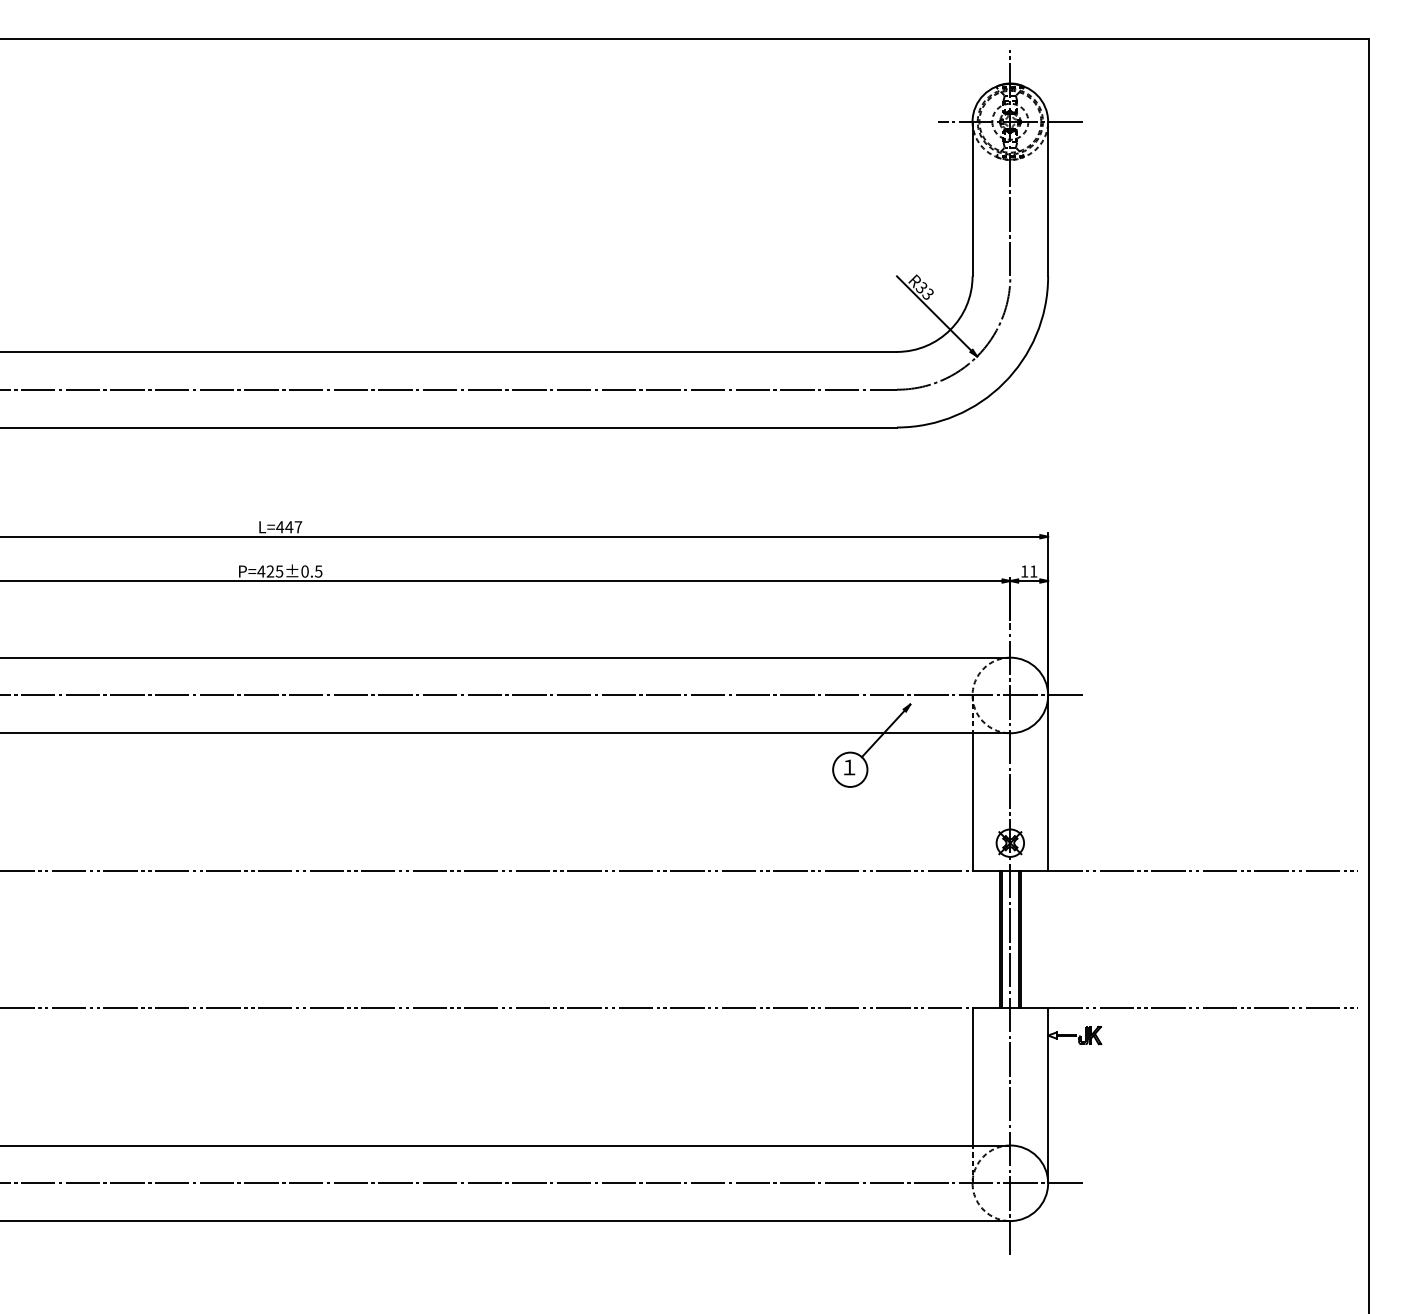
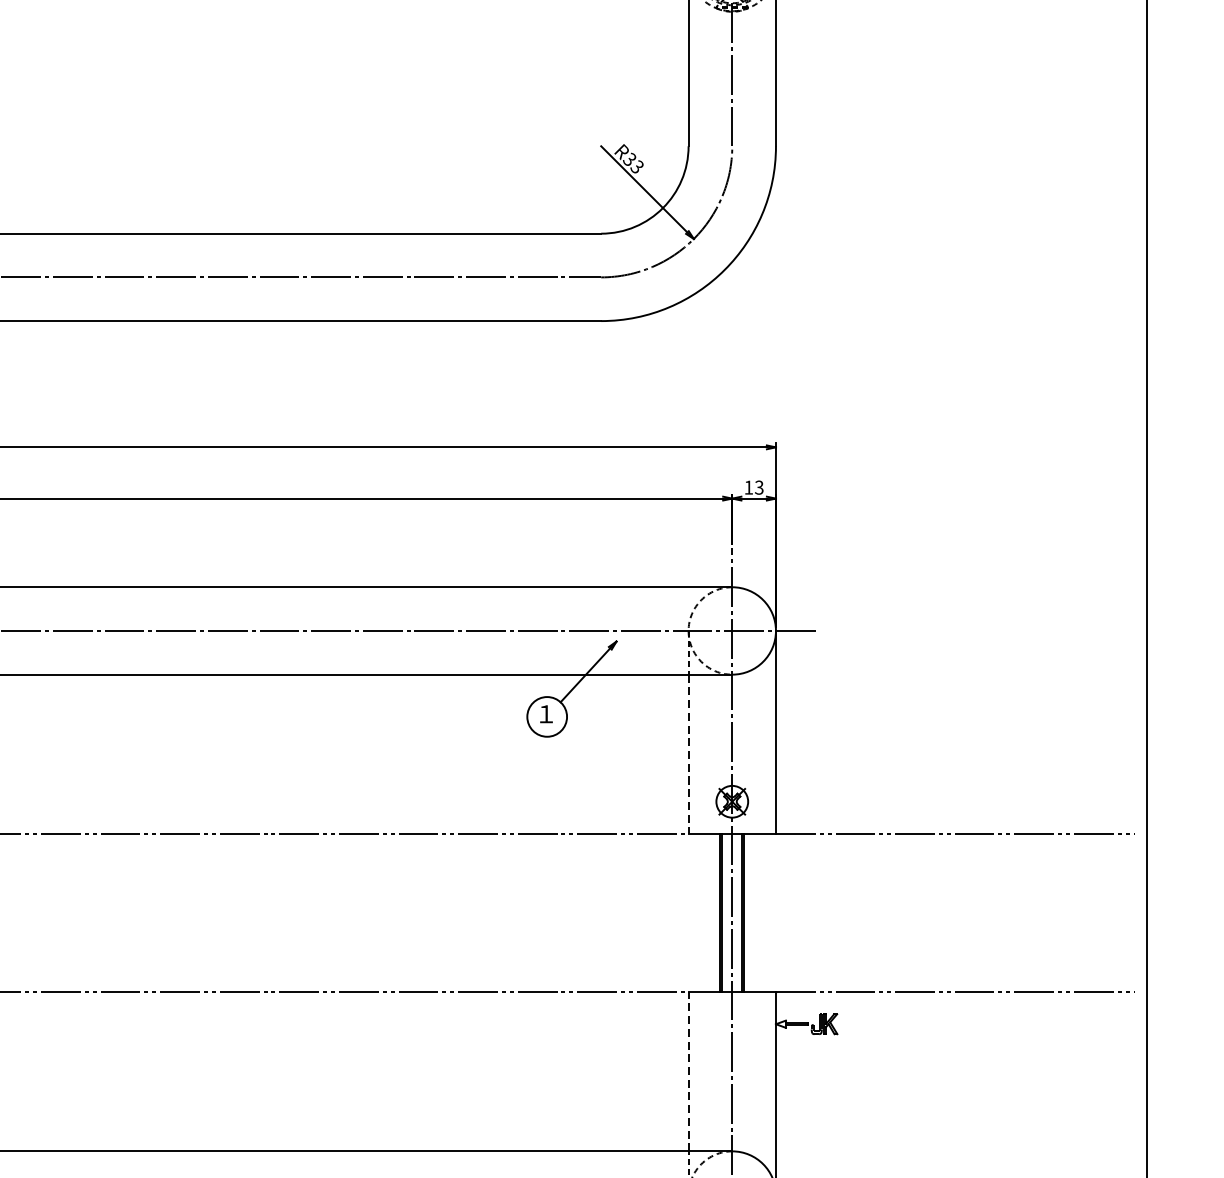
text: (1033, 571) -> (759, 487), 11 -> 13
line: (972, 801) -> (688, 753), solid -> dashed
line: (972, 1076) -> (688, 1071), solid -> dashed

